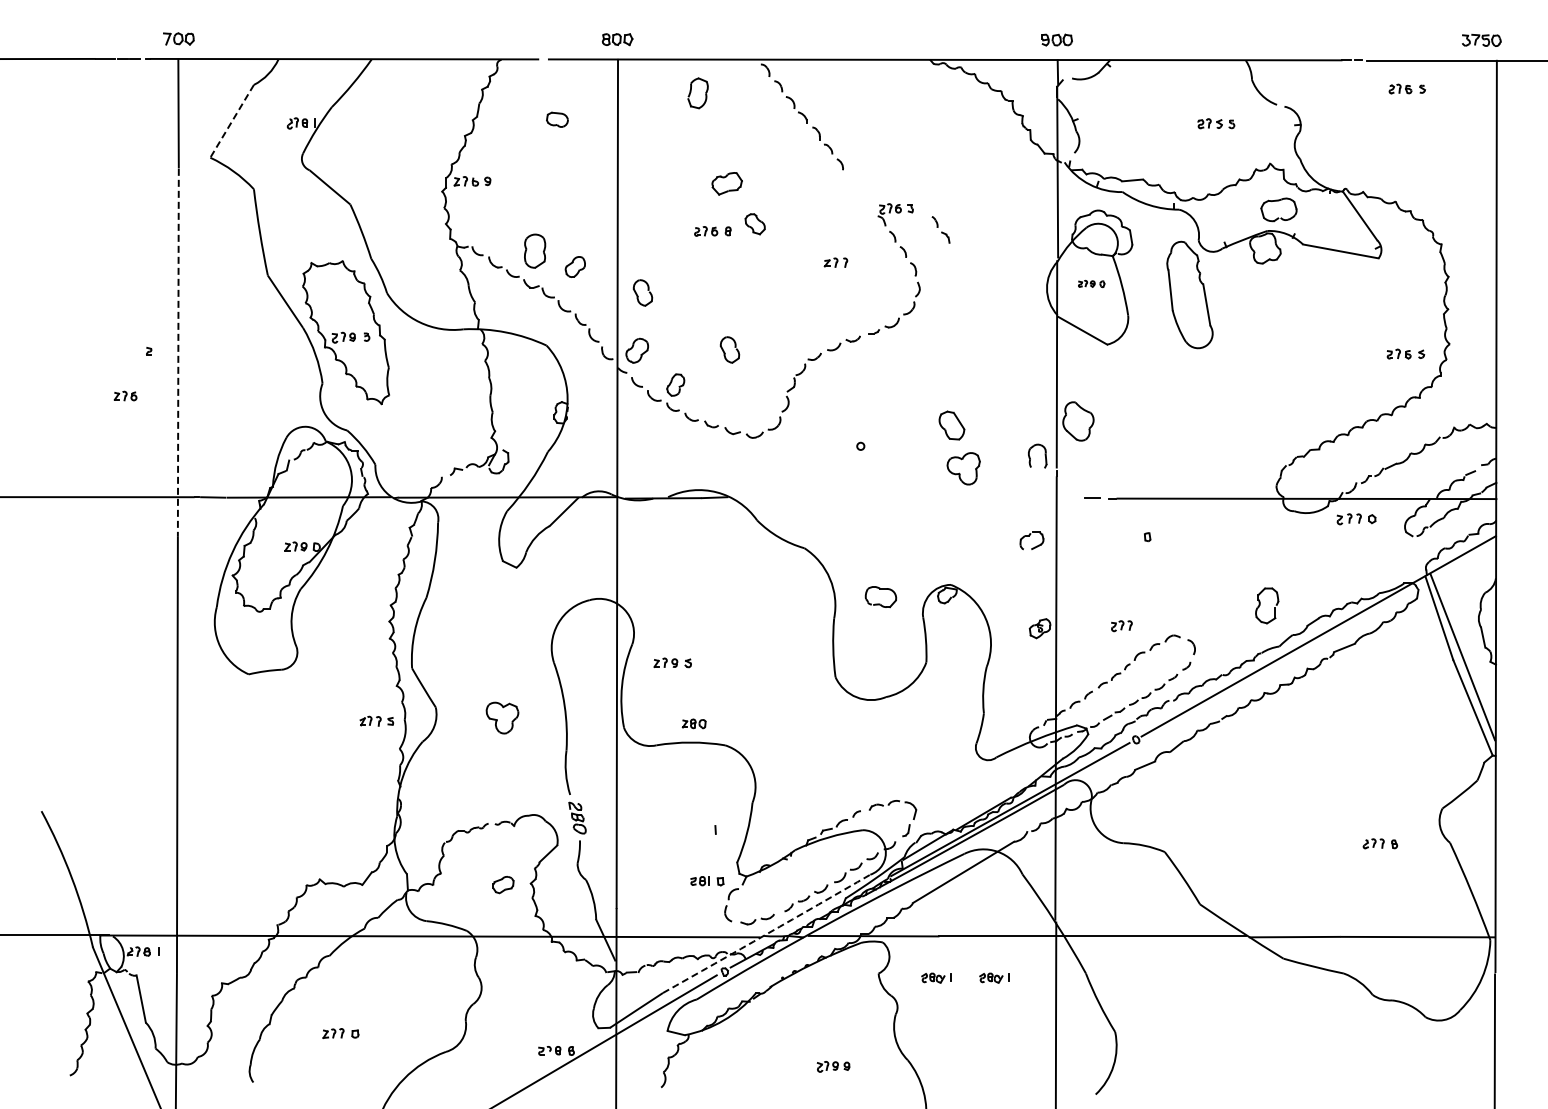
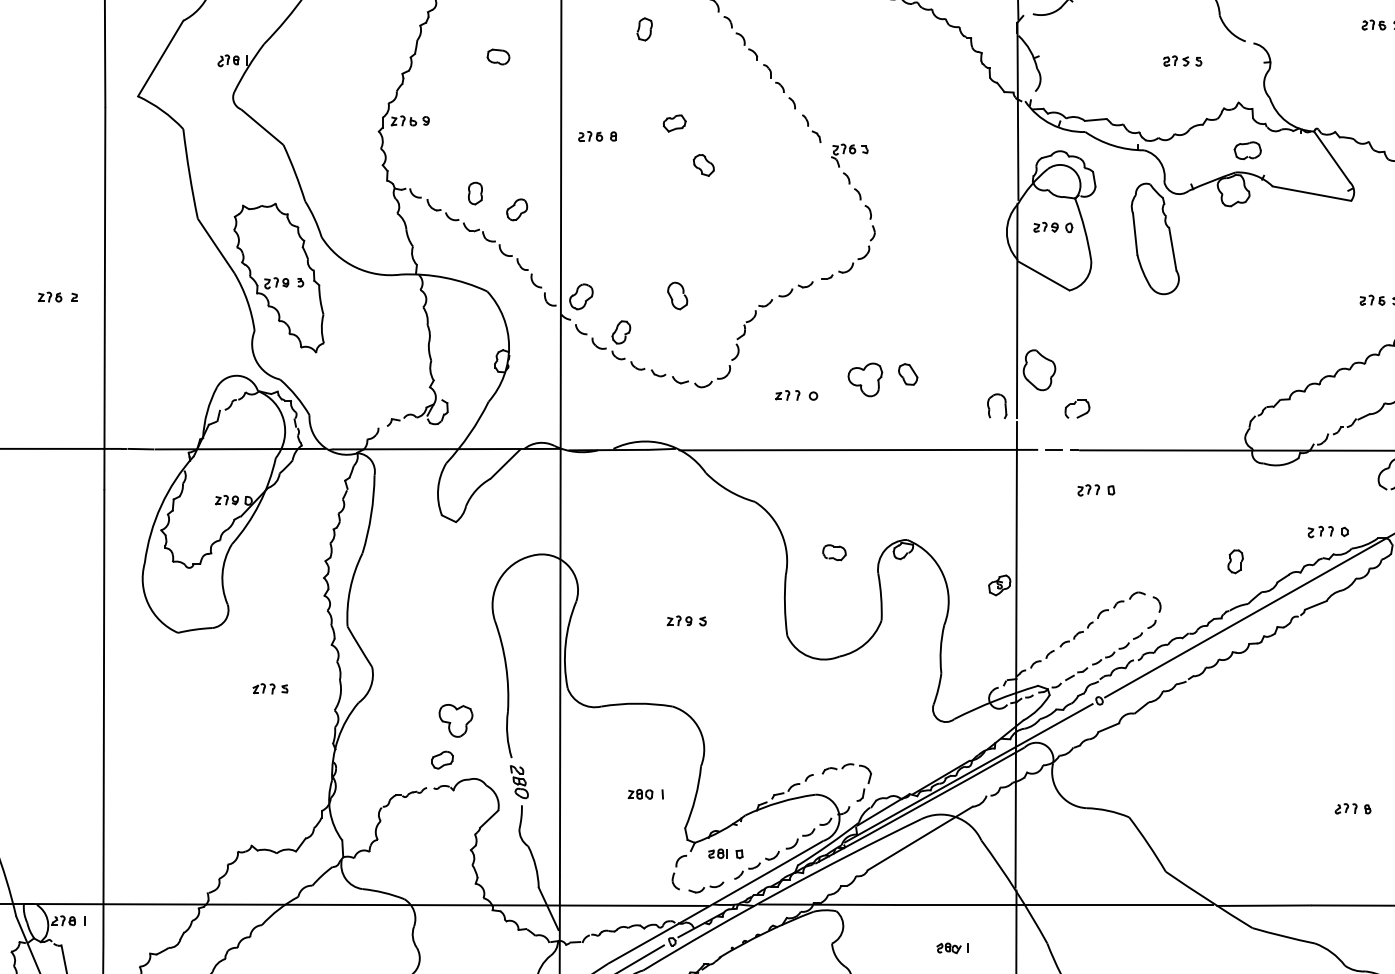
part: (698, 92) -> (644, 28), size x0.71
line: (231, 121) -> (160, 58), dashed -> solid
part: (726, 183) -> (674, 123), size x0.71
part: (1278, 210) -> (1247, 151), size x0.71
part: (940, 229) -> (811, 128), moved
part: (712, 231) -> (597, 136), moved
part: (535, 251) -> (475, 193), size x0.62
part: (835, 262) -> (787, 395), moved
part: (1091, 283) -> (1053, 226), size x1.43
part: (642, 292) -> (586, 236), removed
line: (178, 352) -> (105, 298), dashed -> solid
part: (125, 395) -> (49, 296), moved
part: (951, 425) -> (907, 374), size x0.71
part: (963, 468) -> (865, 379), moved
line: (903, 498) -> (857, 450), added
part: (1356, 519) -> (1328, 532), moved
part: (1031, 540) -> (1076, 408), moved
part: (880, 597) -> (833, 553), size x0.71
part: (1267, 605) -> (1235, 561), size x0.62
part: (1121, 626) -> (1088, 490), moved
part: (672, 662) -> (686, 620), moved
part: (502, 717) -> (455, 720), moved
part: (376, 720) -> (270, 688), moved
part: (693, 723) -> (639, 793), moved
part: (707, 881) -> (725, 854), moved
part: (503, 885) -> (442, 760), moved
arc: (766, 934) -> (715, 902), dashed -> solid
part: (936, 977) -> (892, 947), removed

